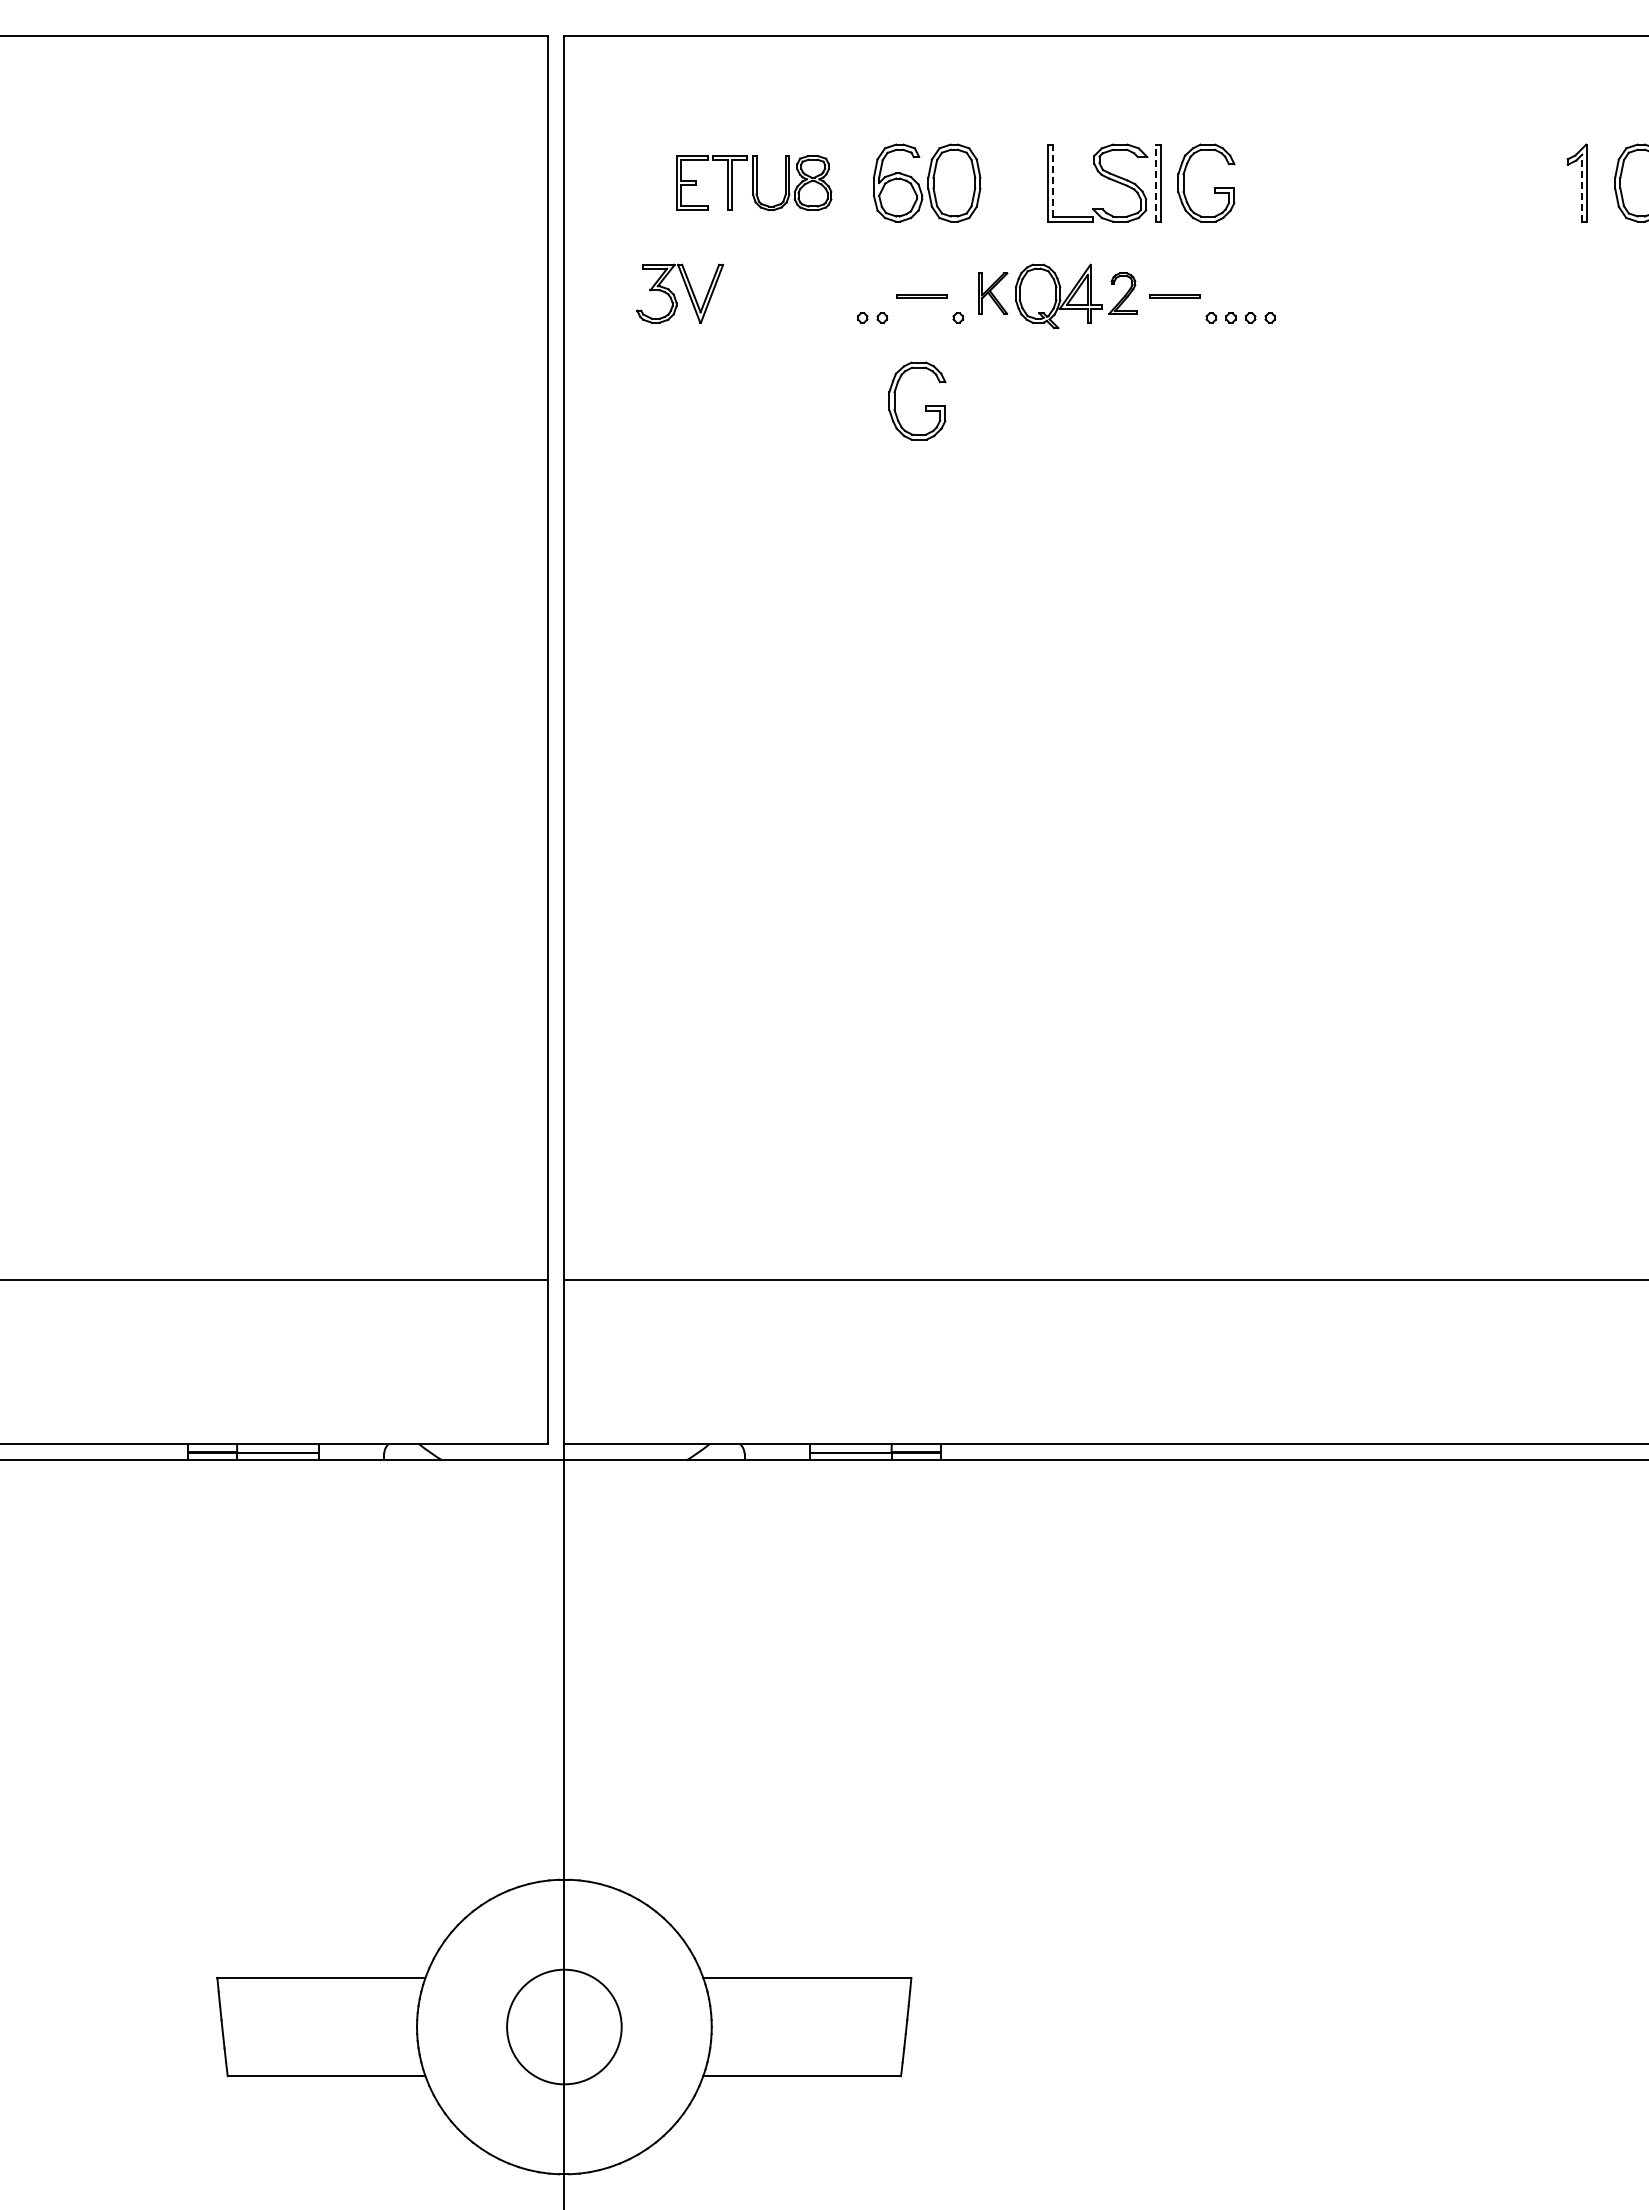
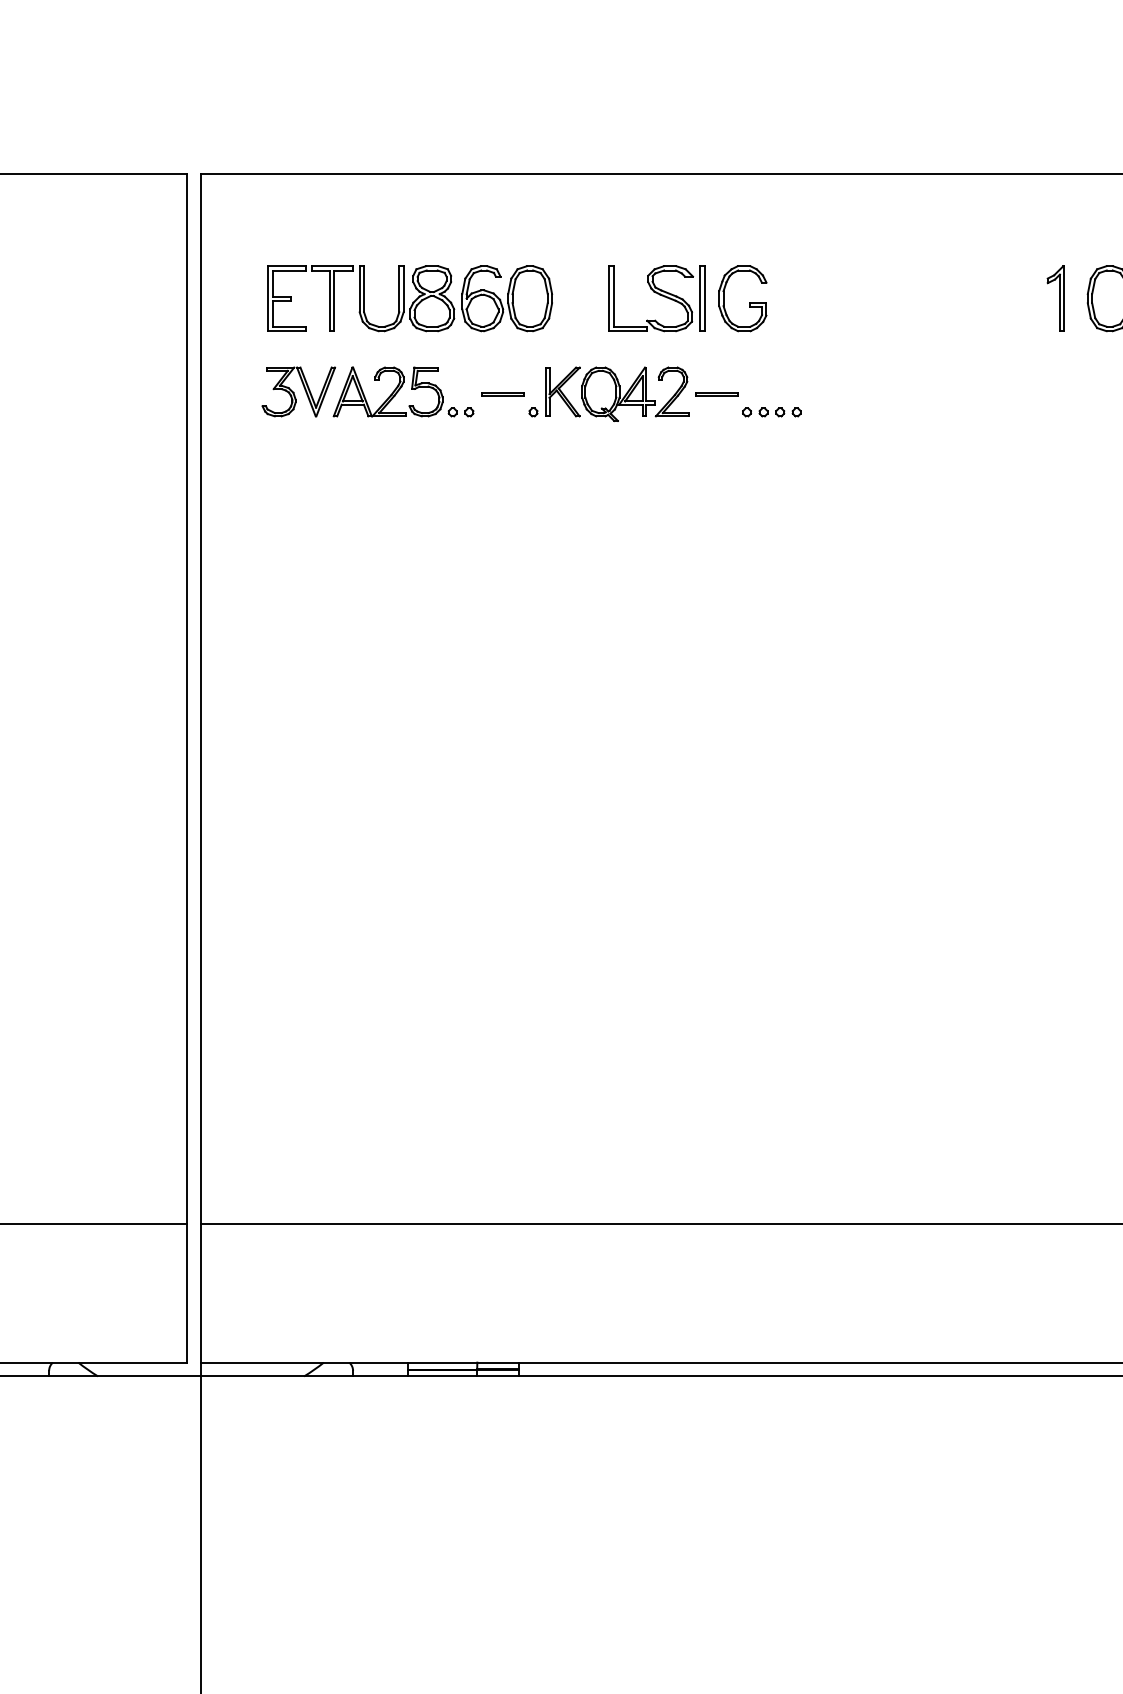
line: (1053, 180) -> (613, 296), dashed -> solid
part: (754, 182) -> (361, 298), size x1.43
line: (1156, 183) -> (700, 298), dashed -> solid
line: (1582, 188) -> (1060, 303), dashed -> solid
part: (785, 293) -> (387, 391), added
part: (993, 293) -> (563, 391), size x1.43
part: (1122, 293) -> (672, 391), size x1.43
part: (925, 405) -> (505, 486), removed

